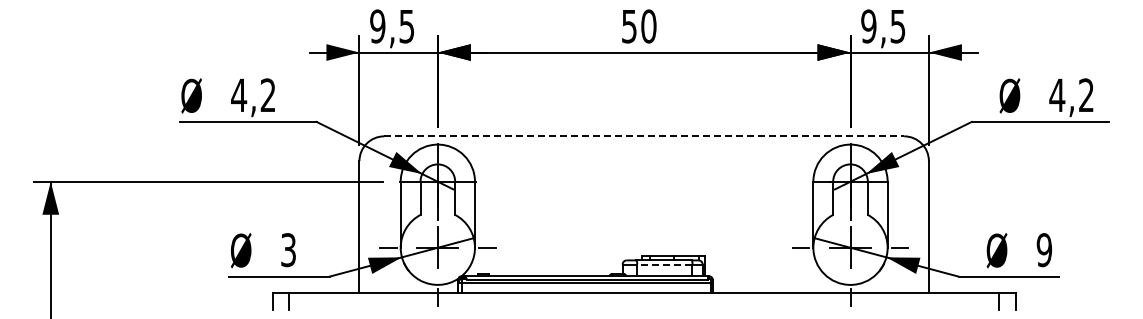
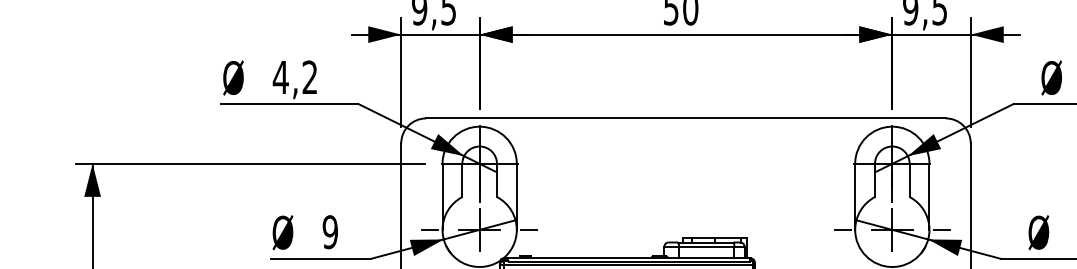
line: (644, 136) -> (686, 118), dashed -> solid
text: (288, 249) -> (330, 231), 3 -> 9
line: (664, 264) -> (706, 246), dashed -> solid

